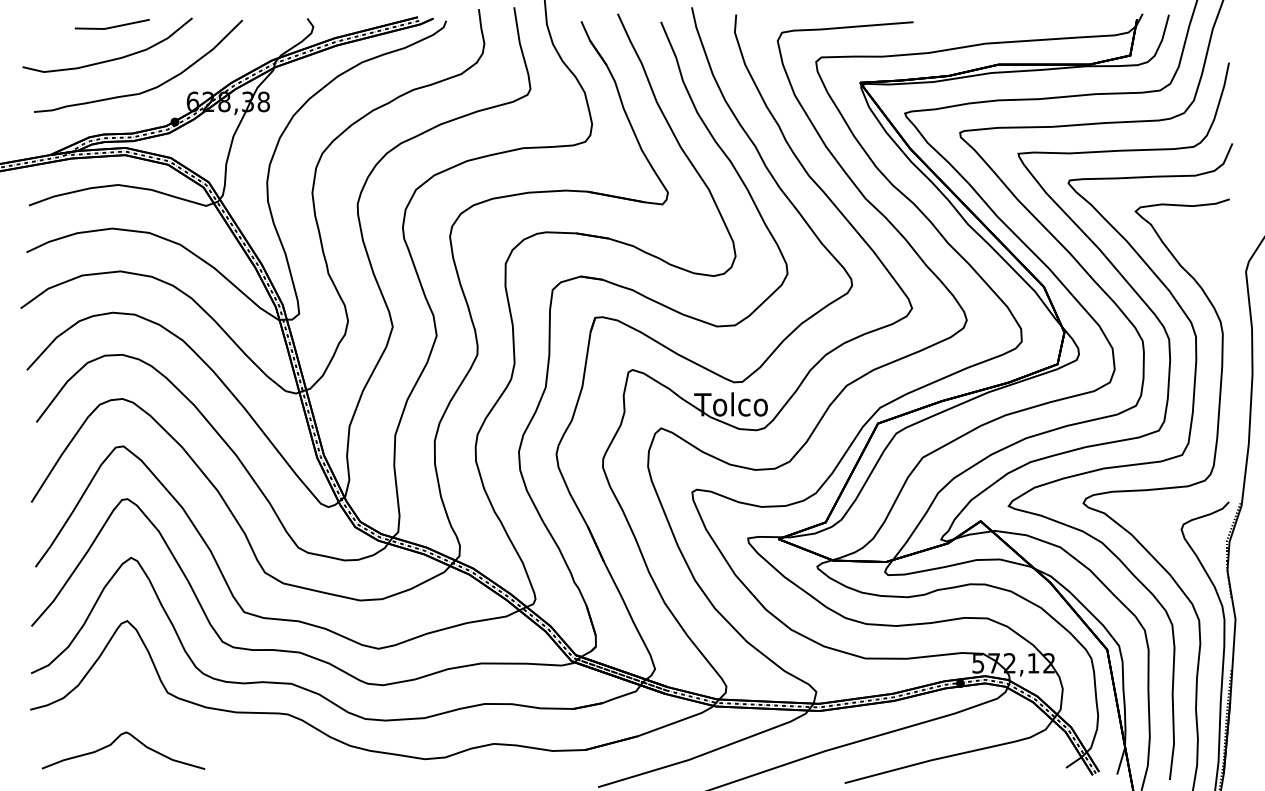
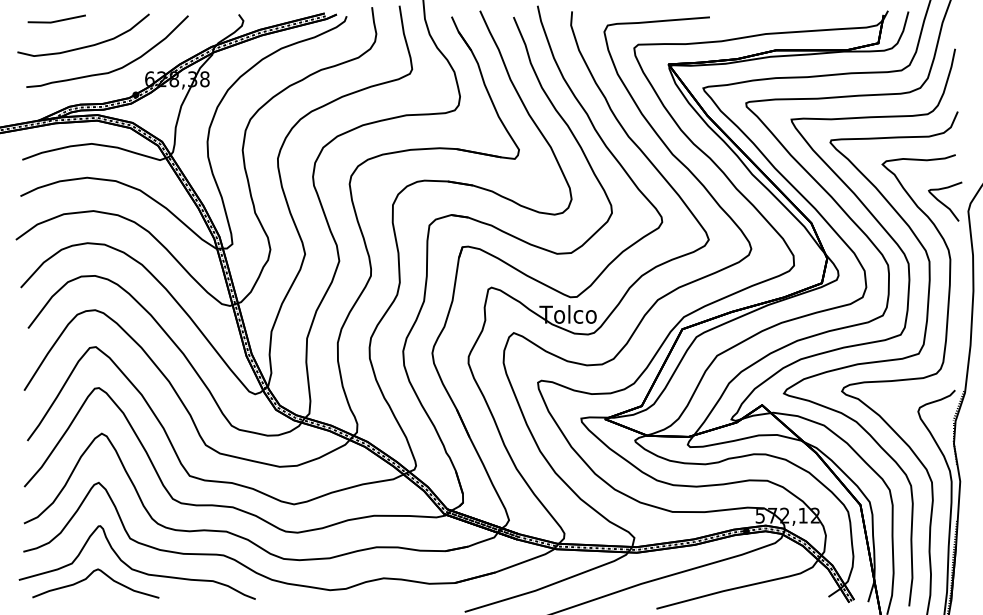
line: (111, 26) -> (56, 20), moved
curve: (1215, 262) -> (944, 204), added
curve: (174, 732) -> (135, 569), added

